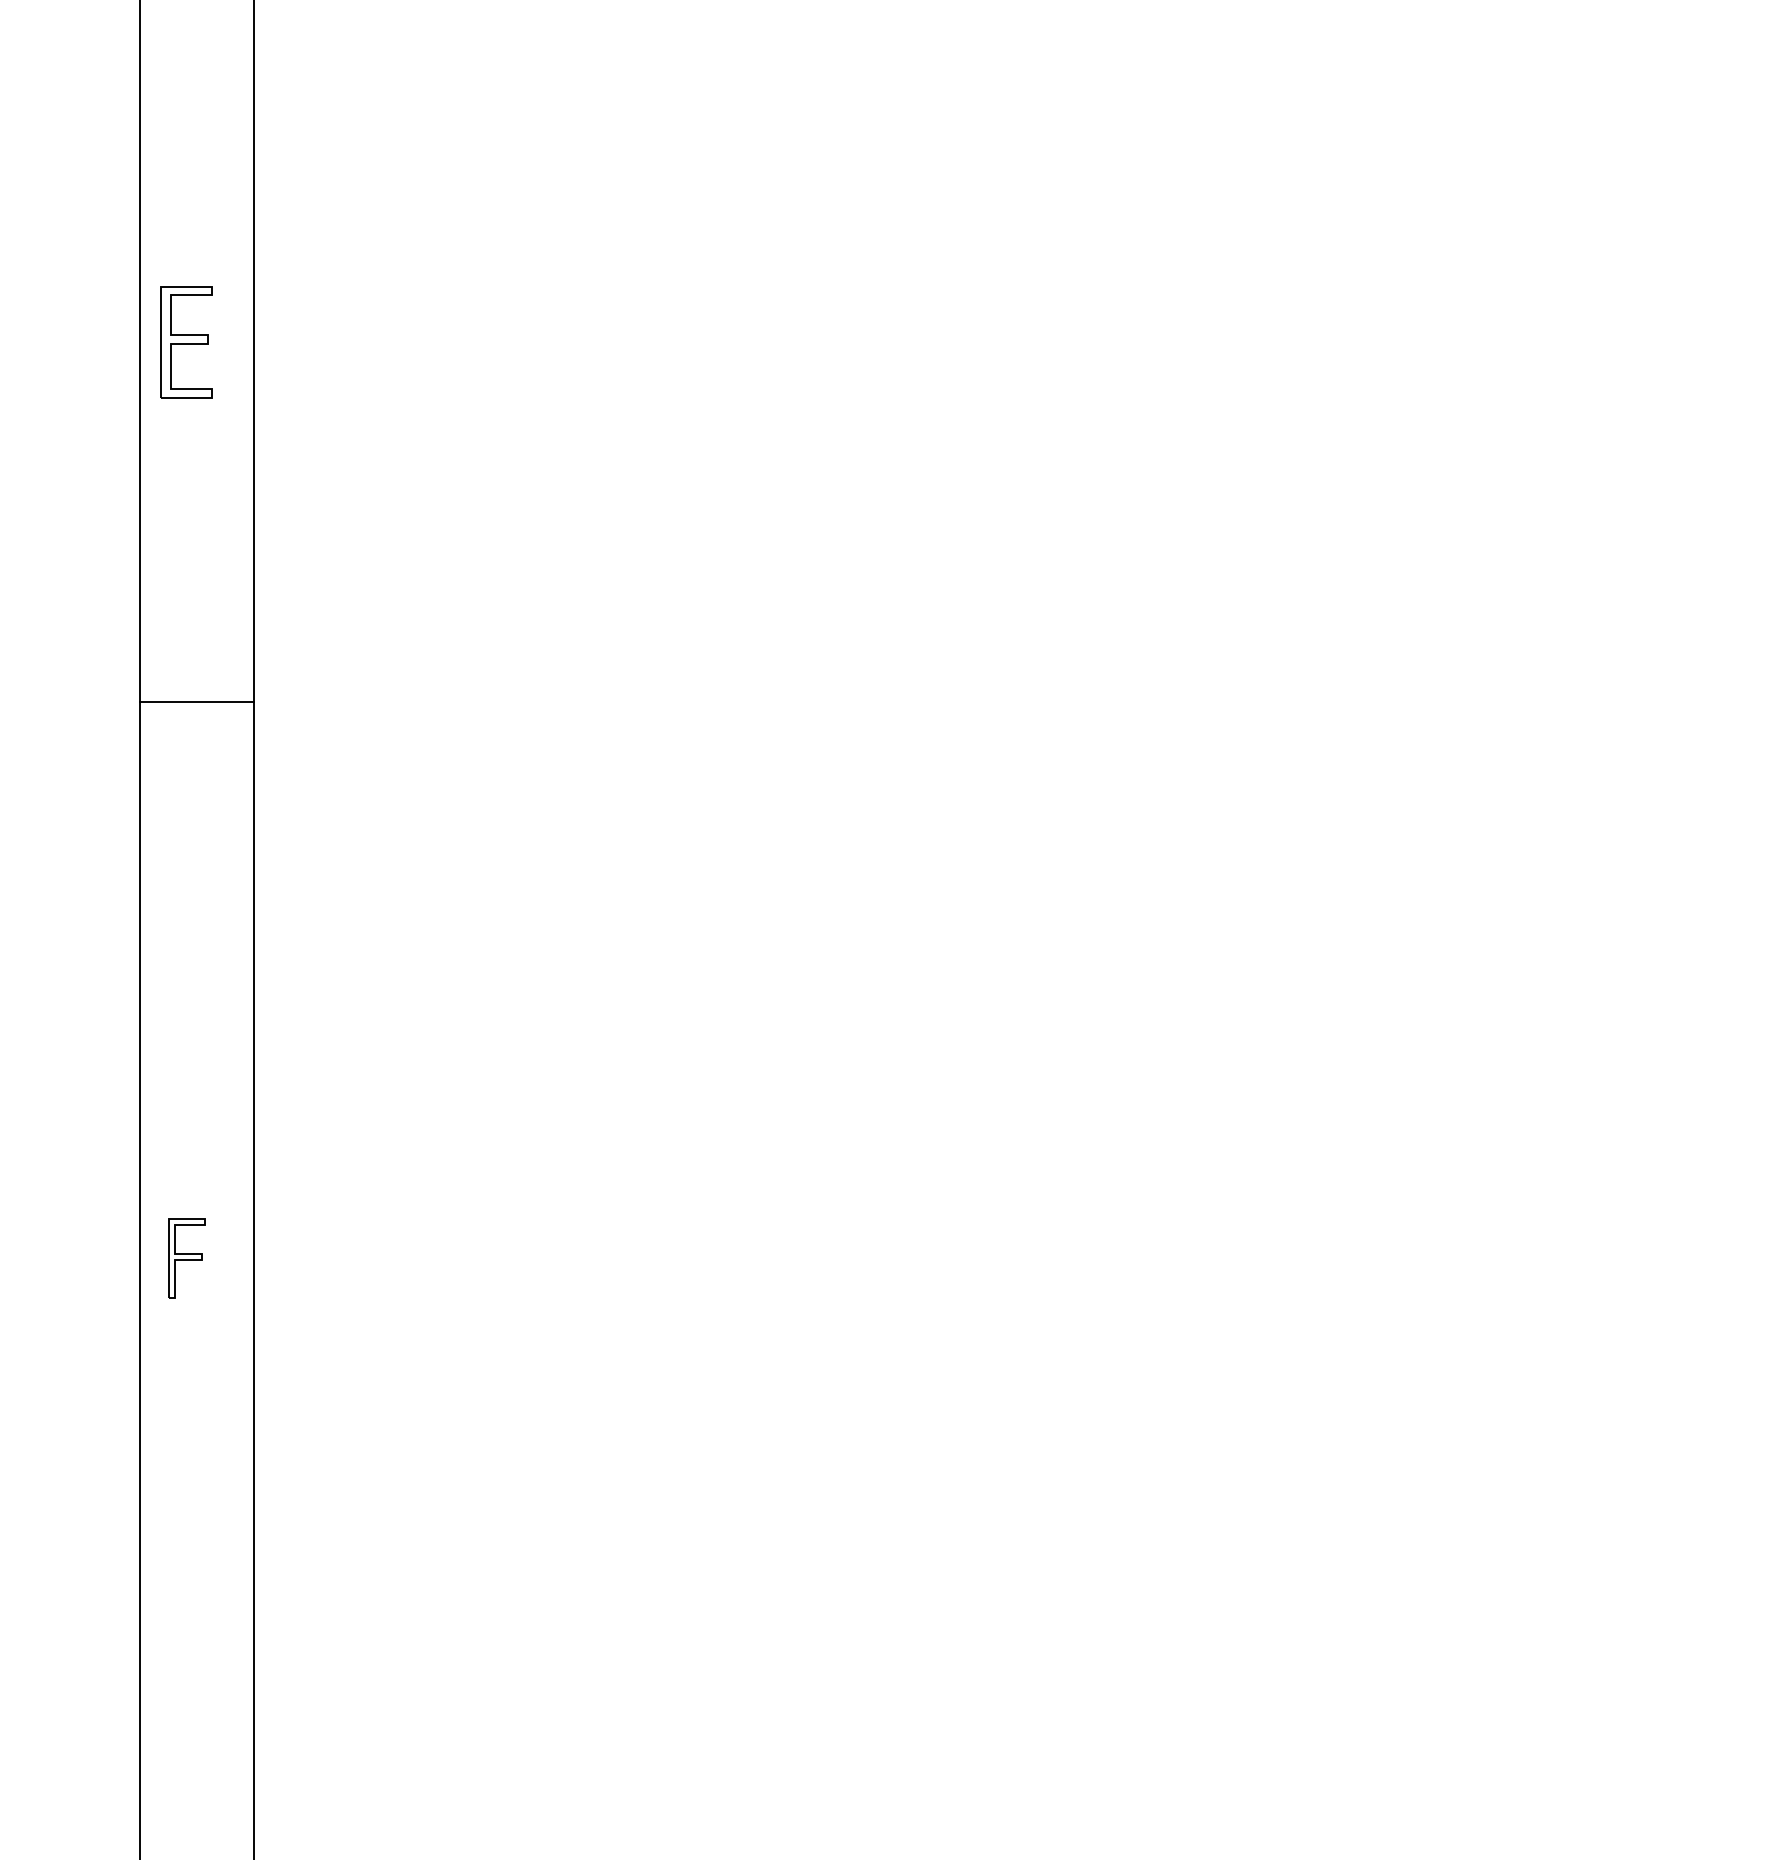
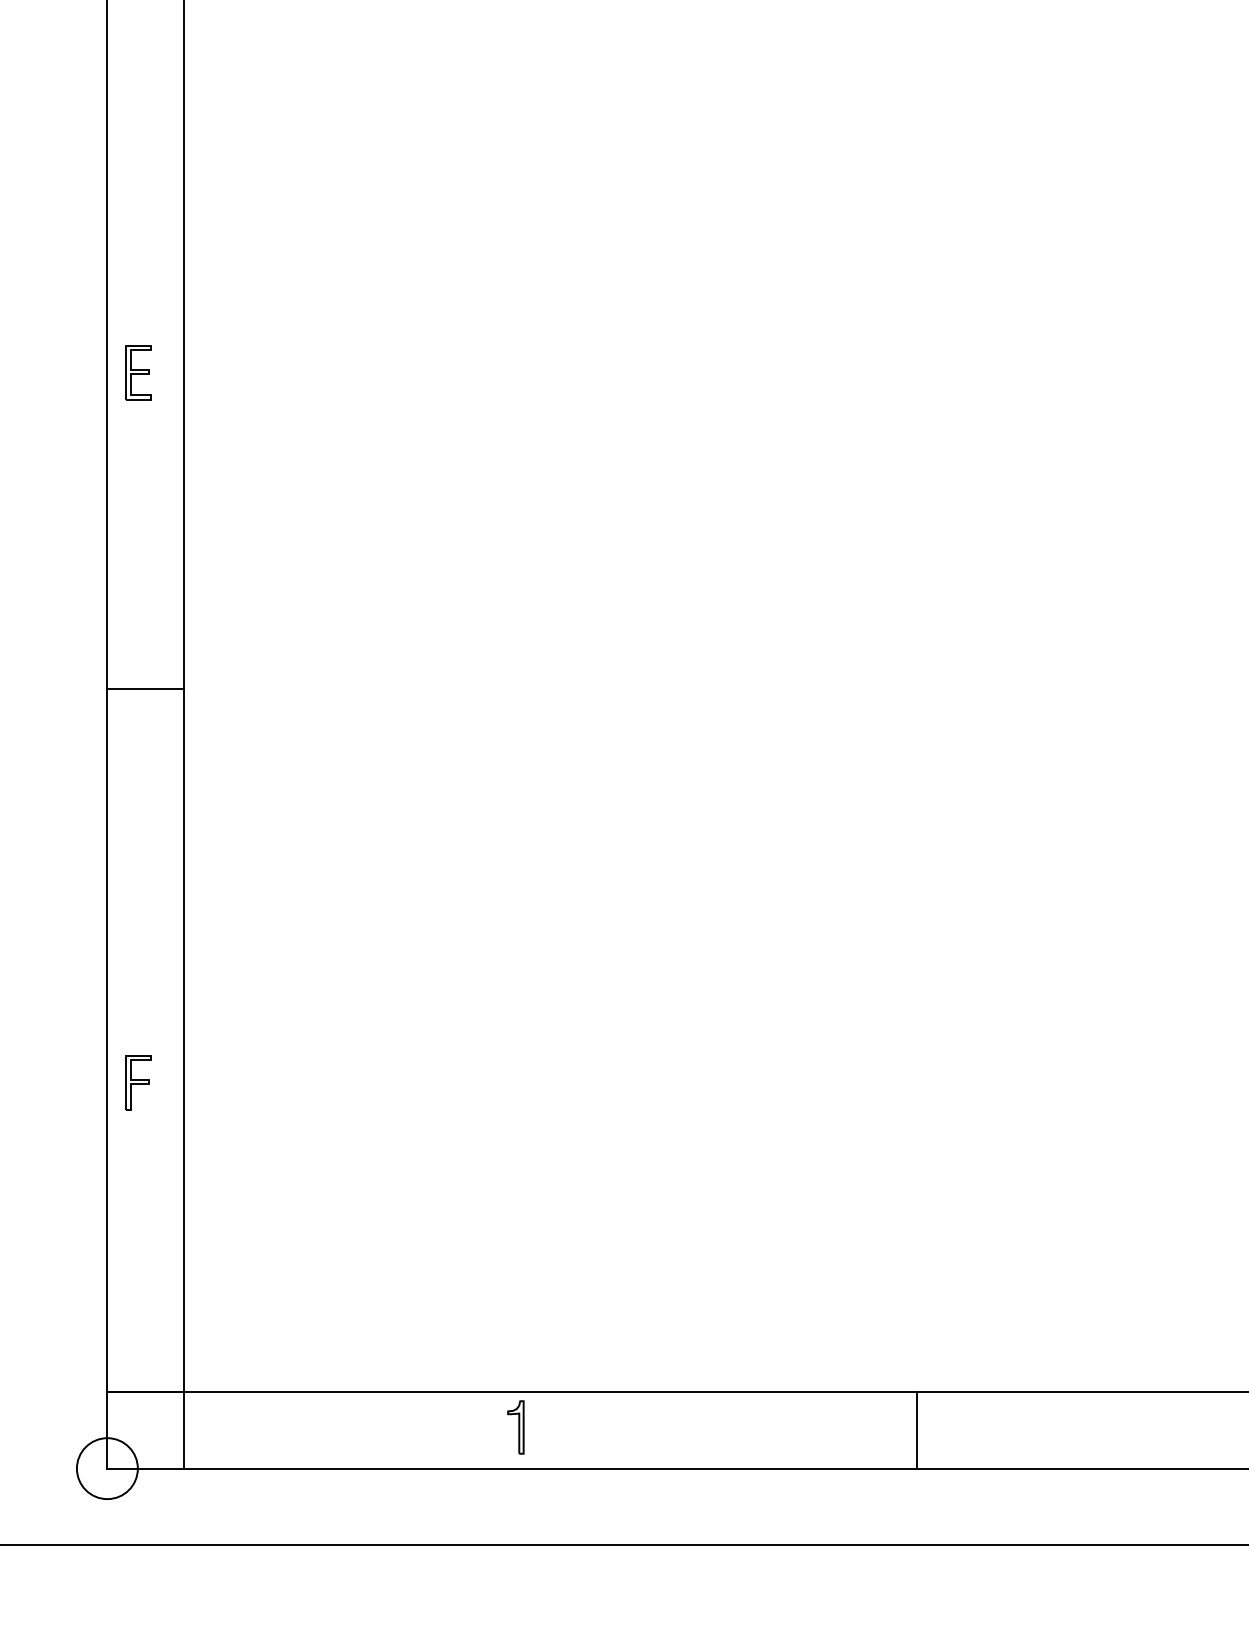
part: (186, 341) -> (138, 372), size x0.71
line: (197, 702) -> (145, 689), moved
part: (186, 1257) -> (138, 1082), moved

